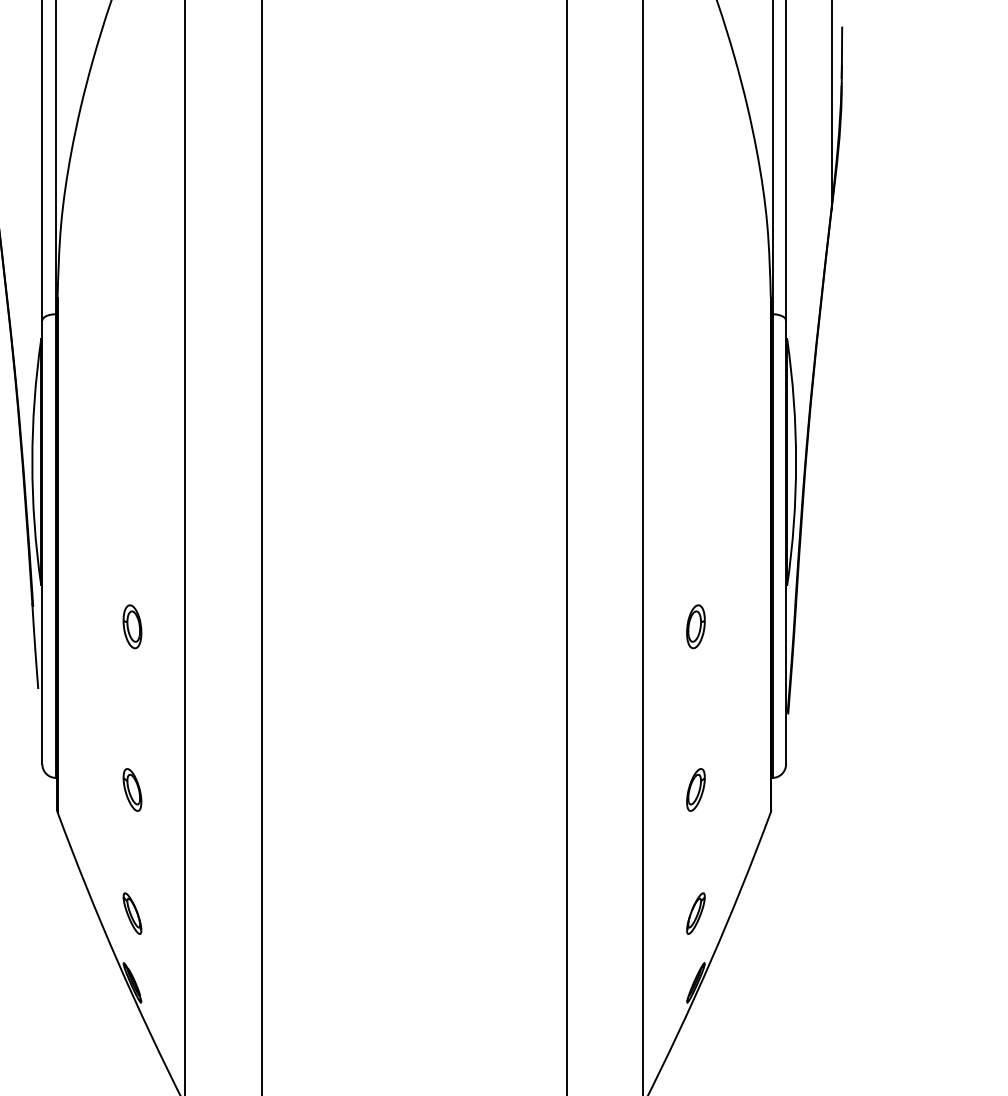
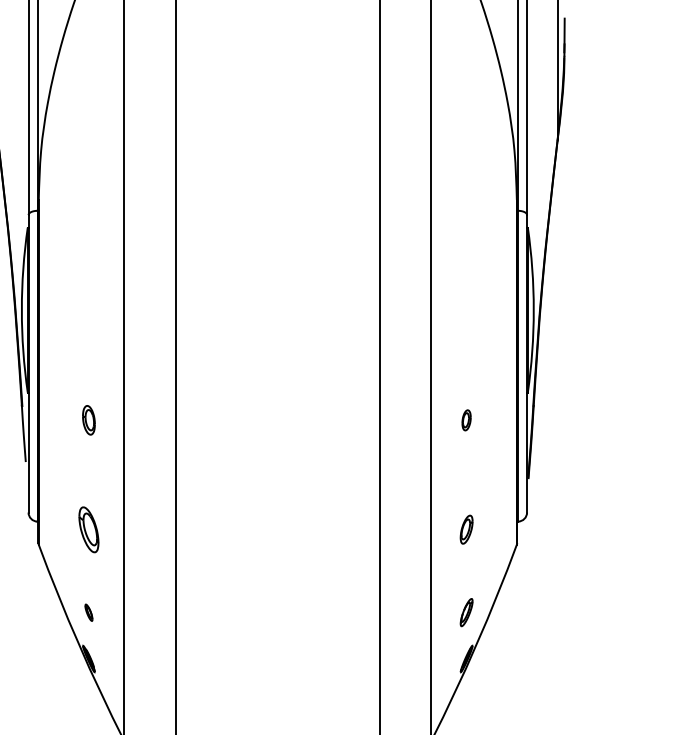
part: (695, 627) -> (466, 420), size x0.7
part: (131, 789) -> (88, 529), size x1.6
part: (131, 913) -> (88, 612), size x0.6

